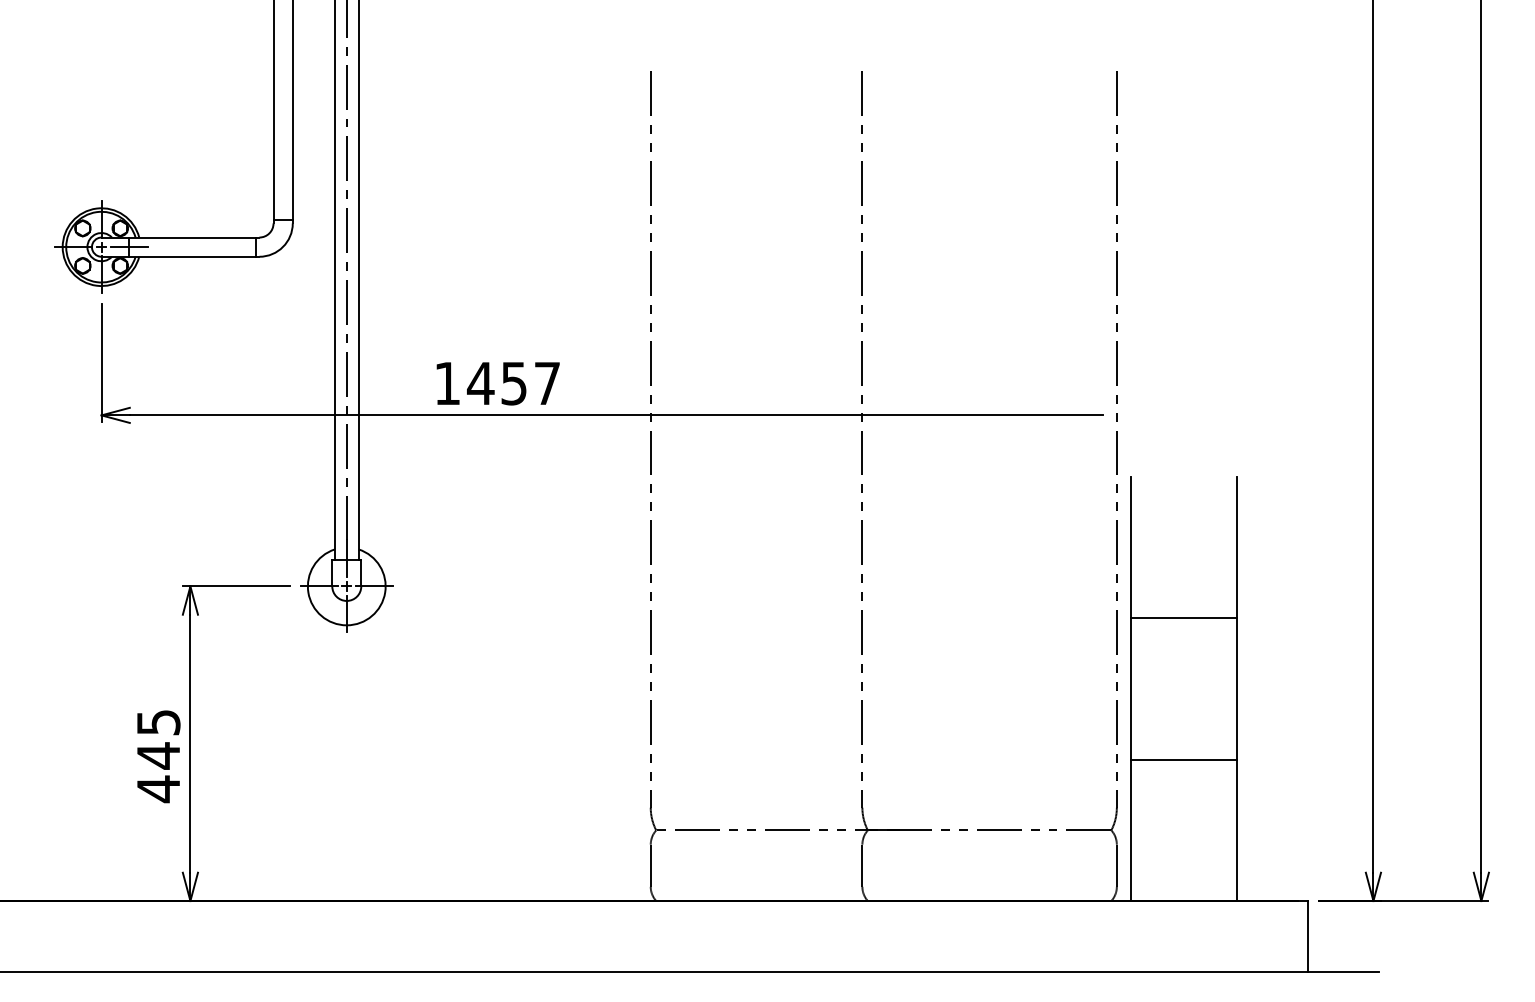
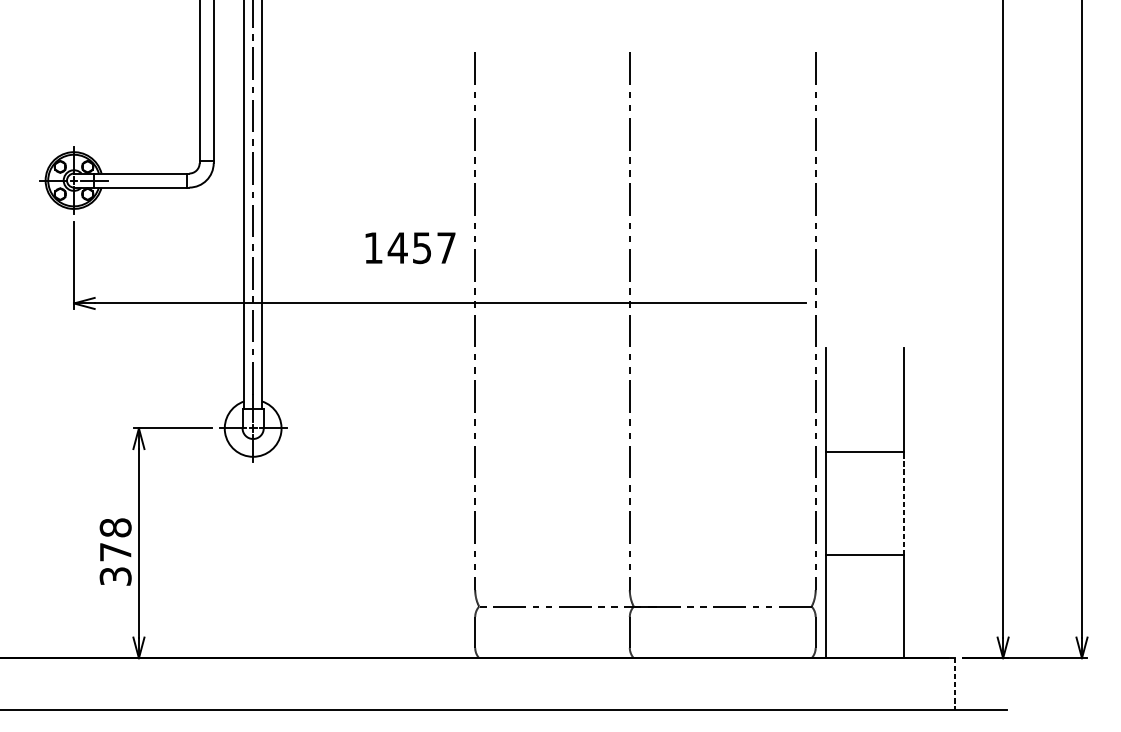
text: (497, 383) -> (410, 248), moved
line: (1237, 688) -> (903, 502), solid -> dashed
text: (158, 756) -> (115, 552), 445 -> 378
line: (1308, 936) -> (955, 684), solid -> dashed

